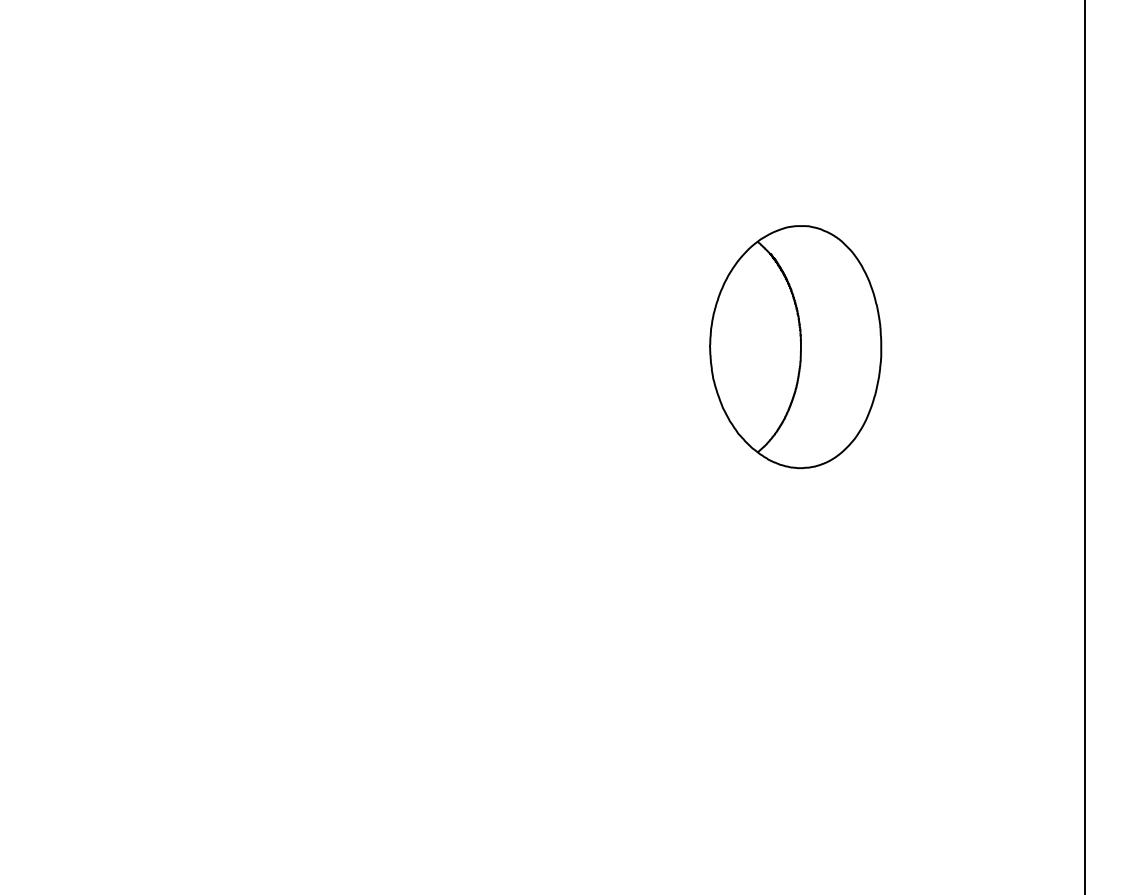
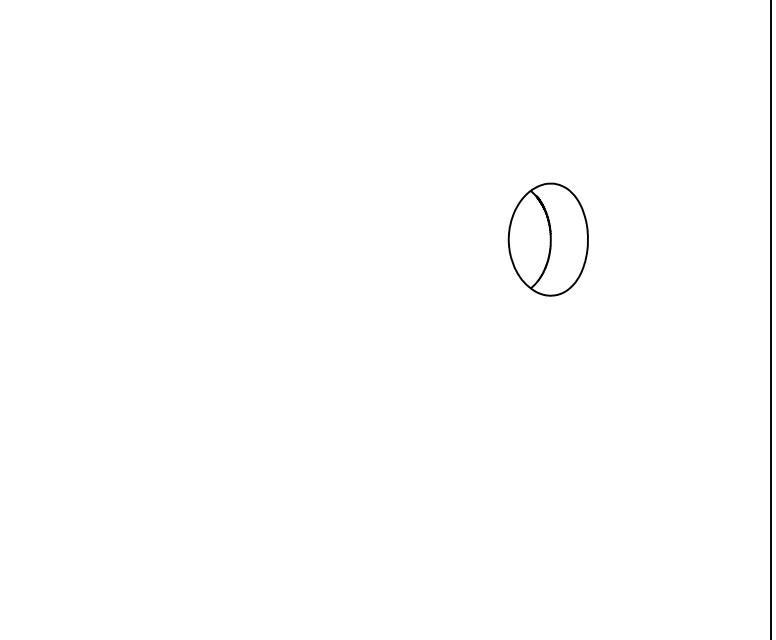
part: (795, 347) -> (548, 239), size x0.6

